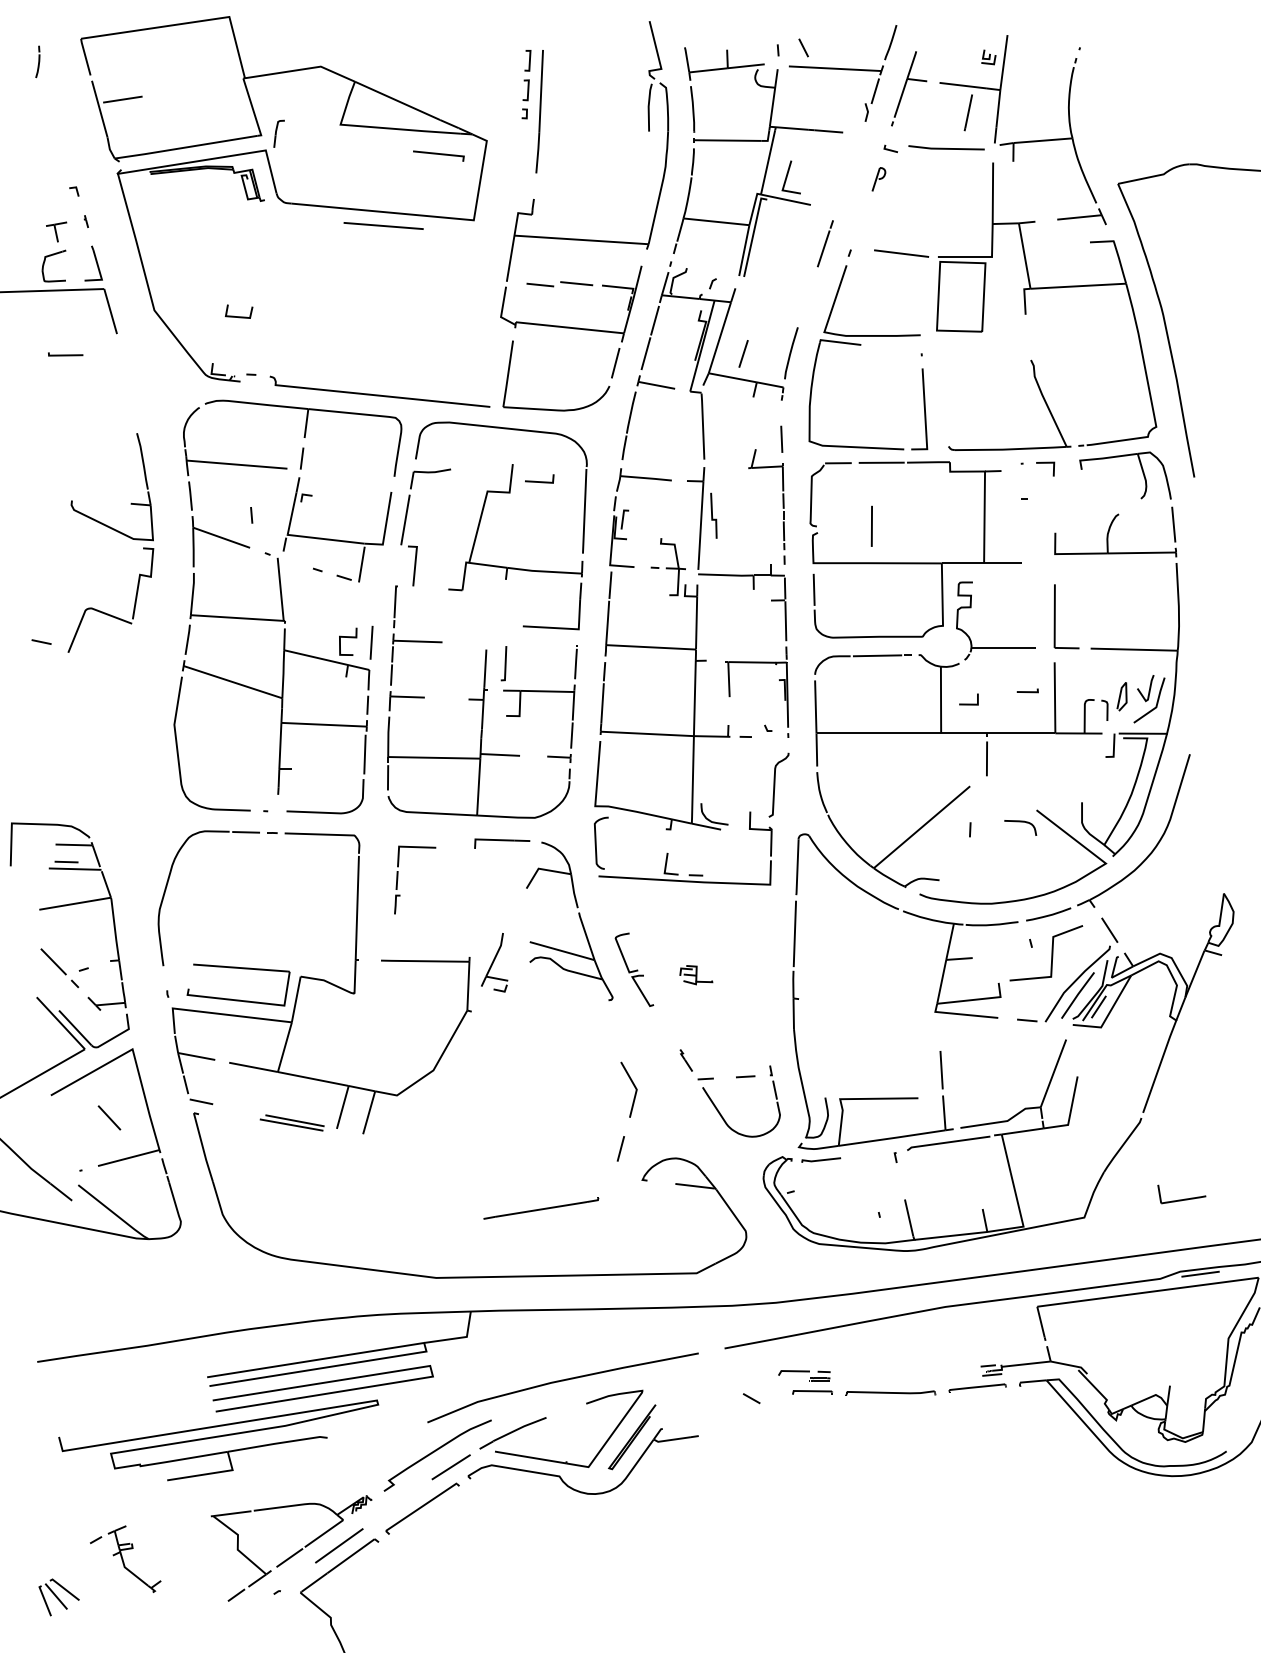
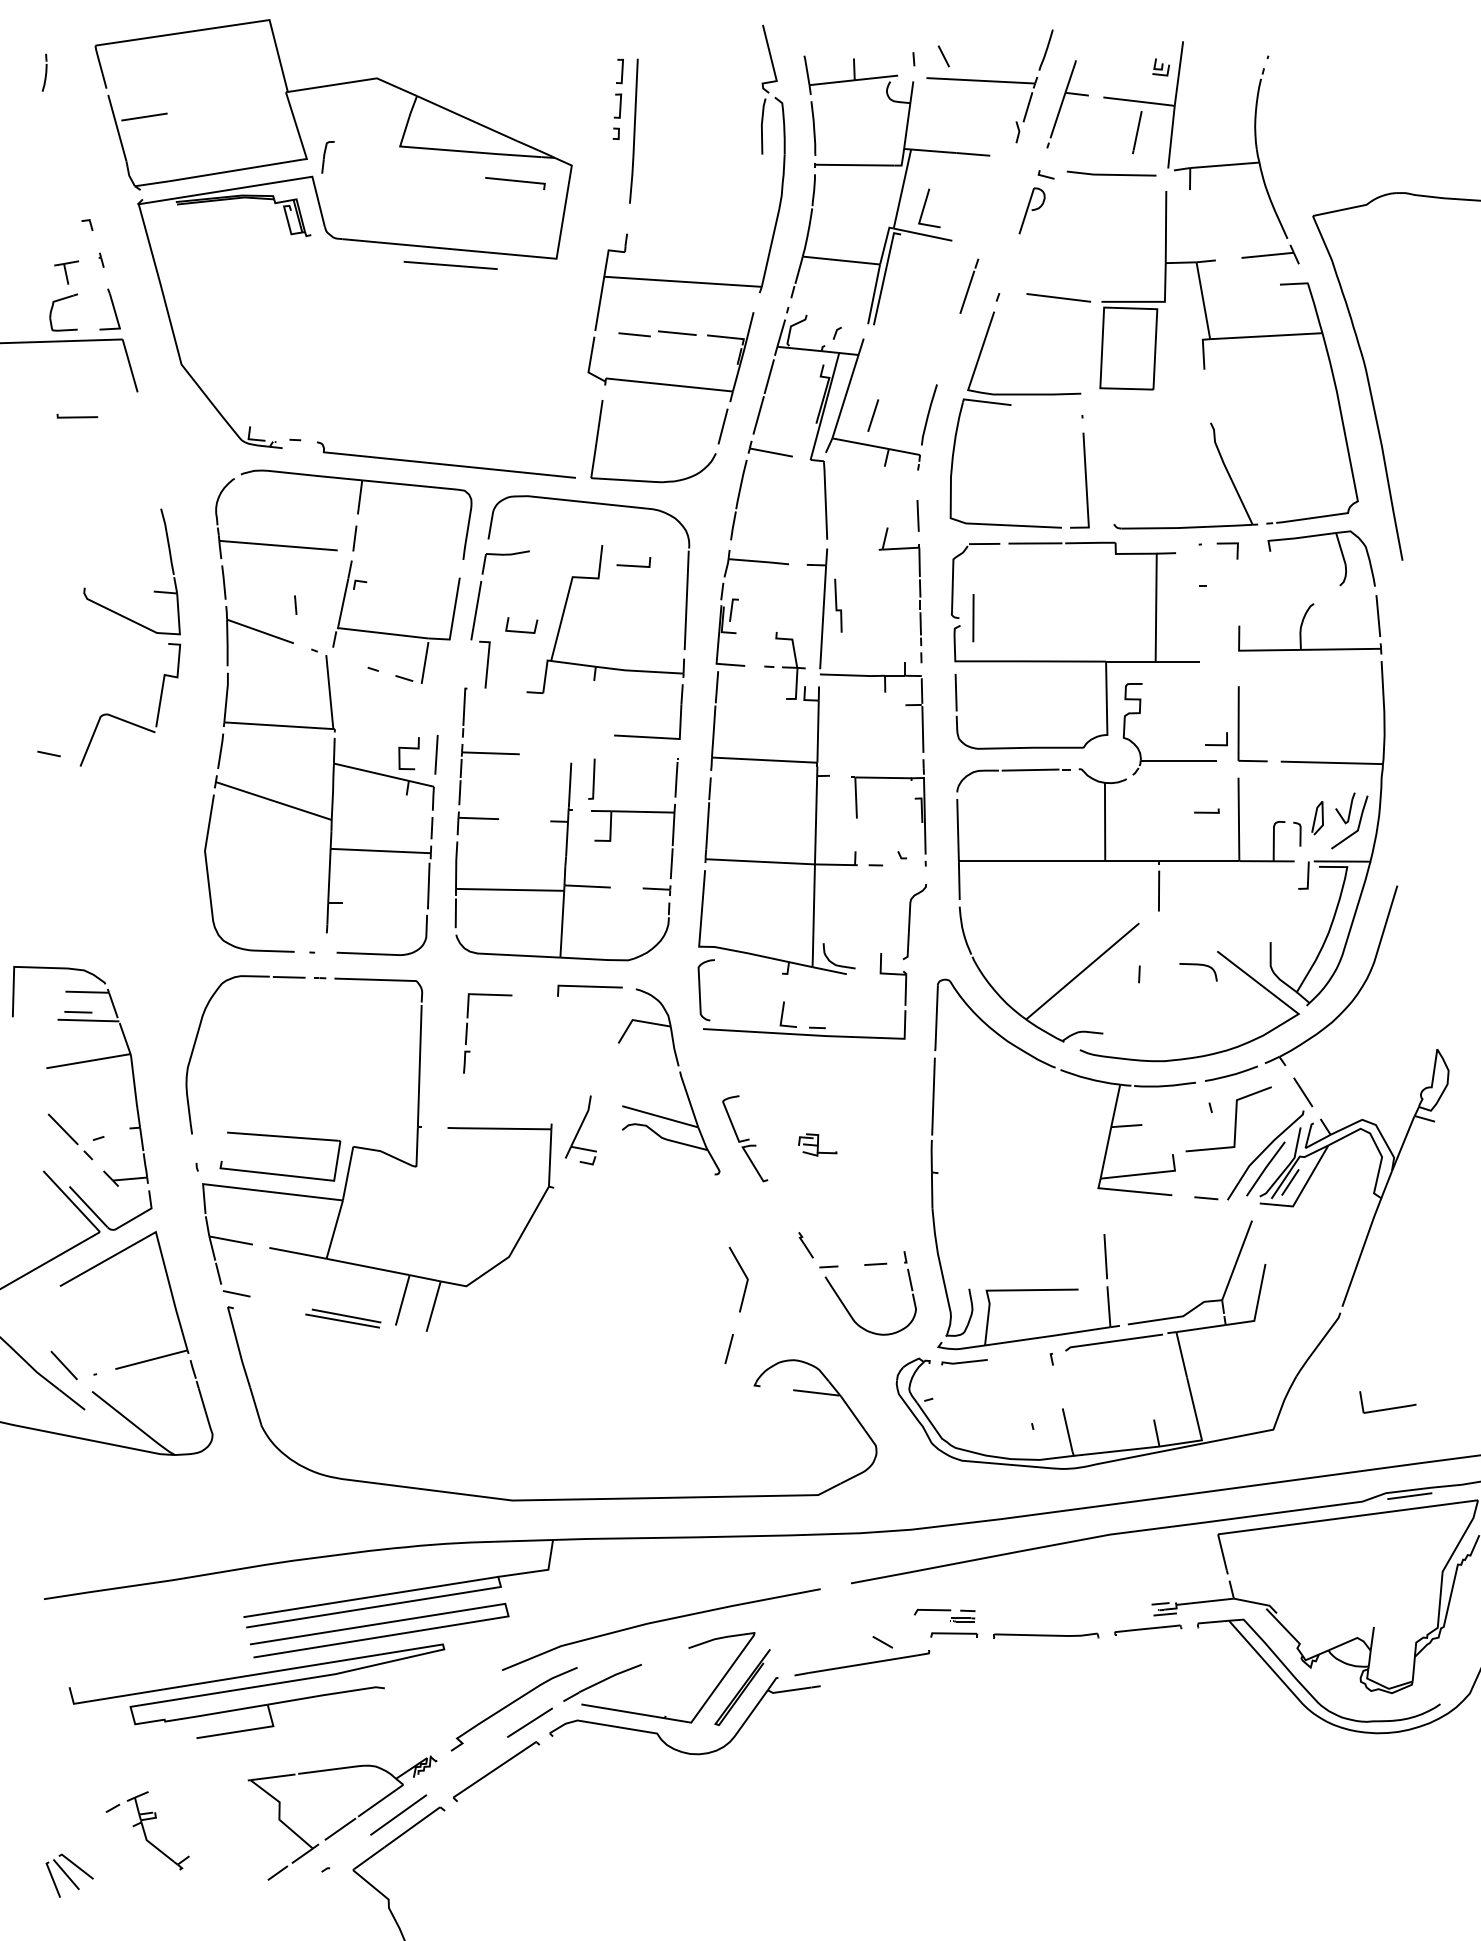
part: (878, 179) -> (1031, 210), size x1.67
line: (239, 316) -> (522, 631), moved
line: (871, 525) -> (972, 617), moved
line: (968, 703) -> (1216, 743), moved
line: (109, 1117) -> (64, 1364), moved
part: (541, 1208) -> (862, 1663), moved

